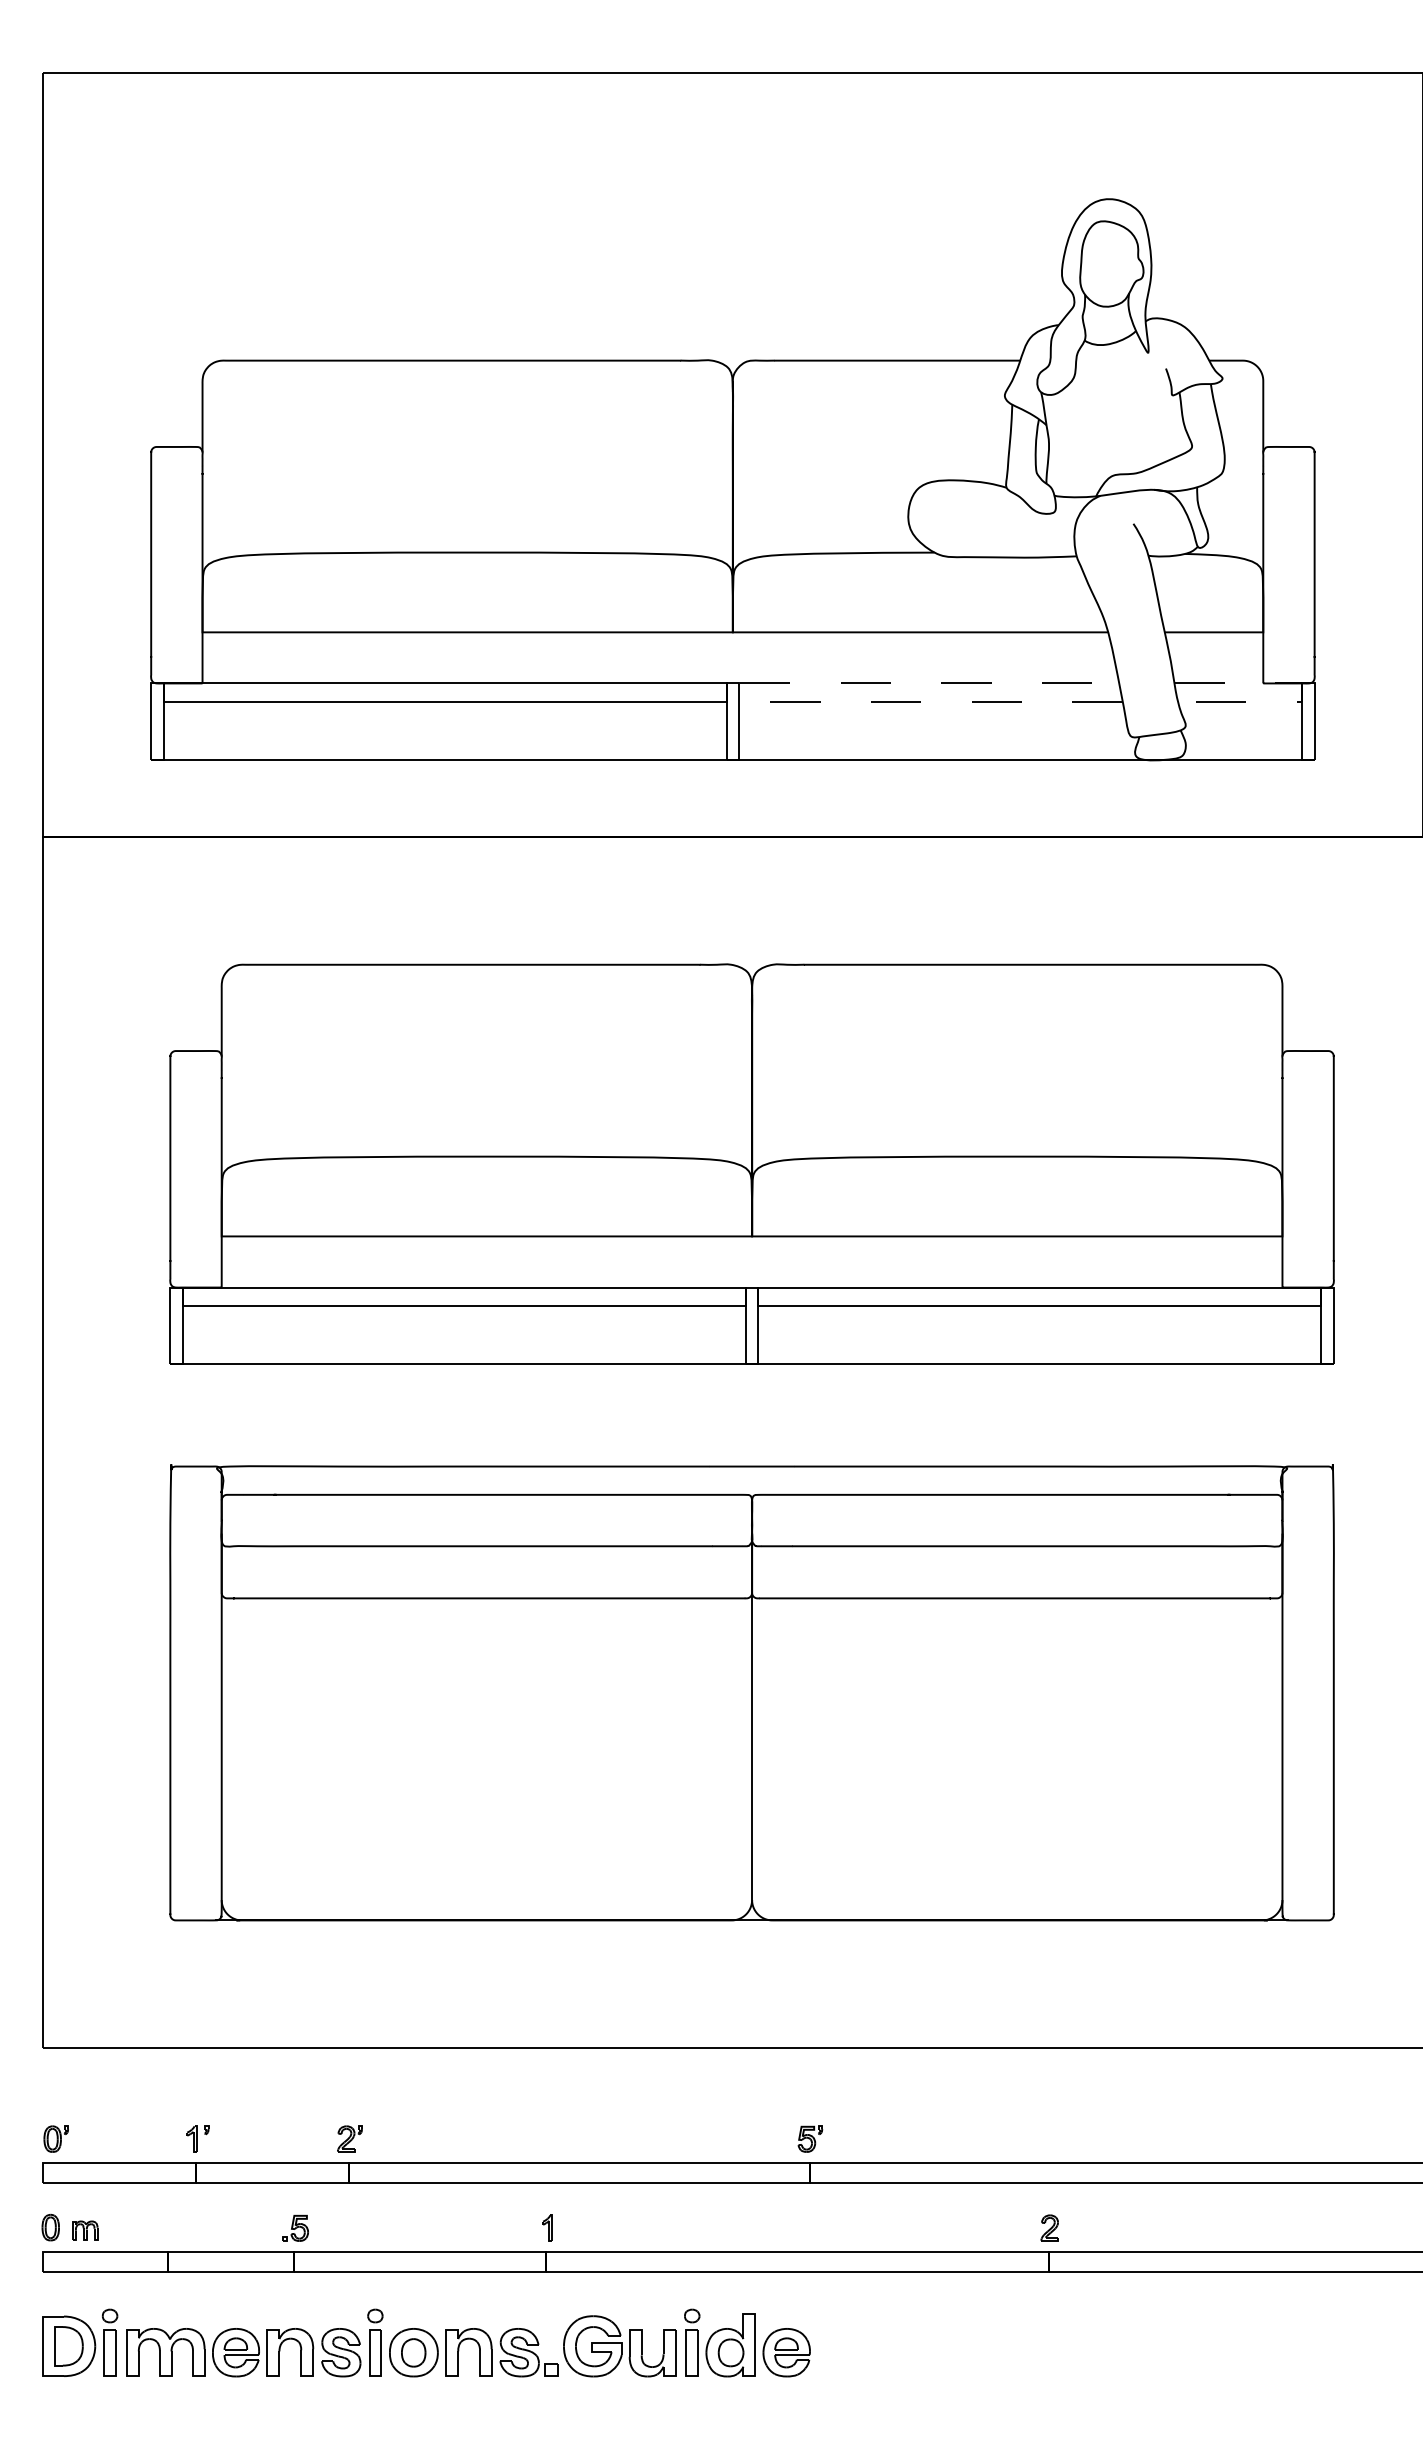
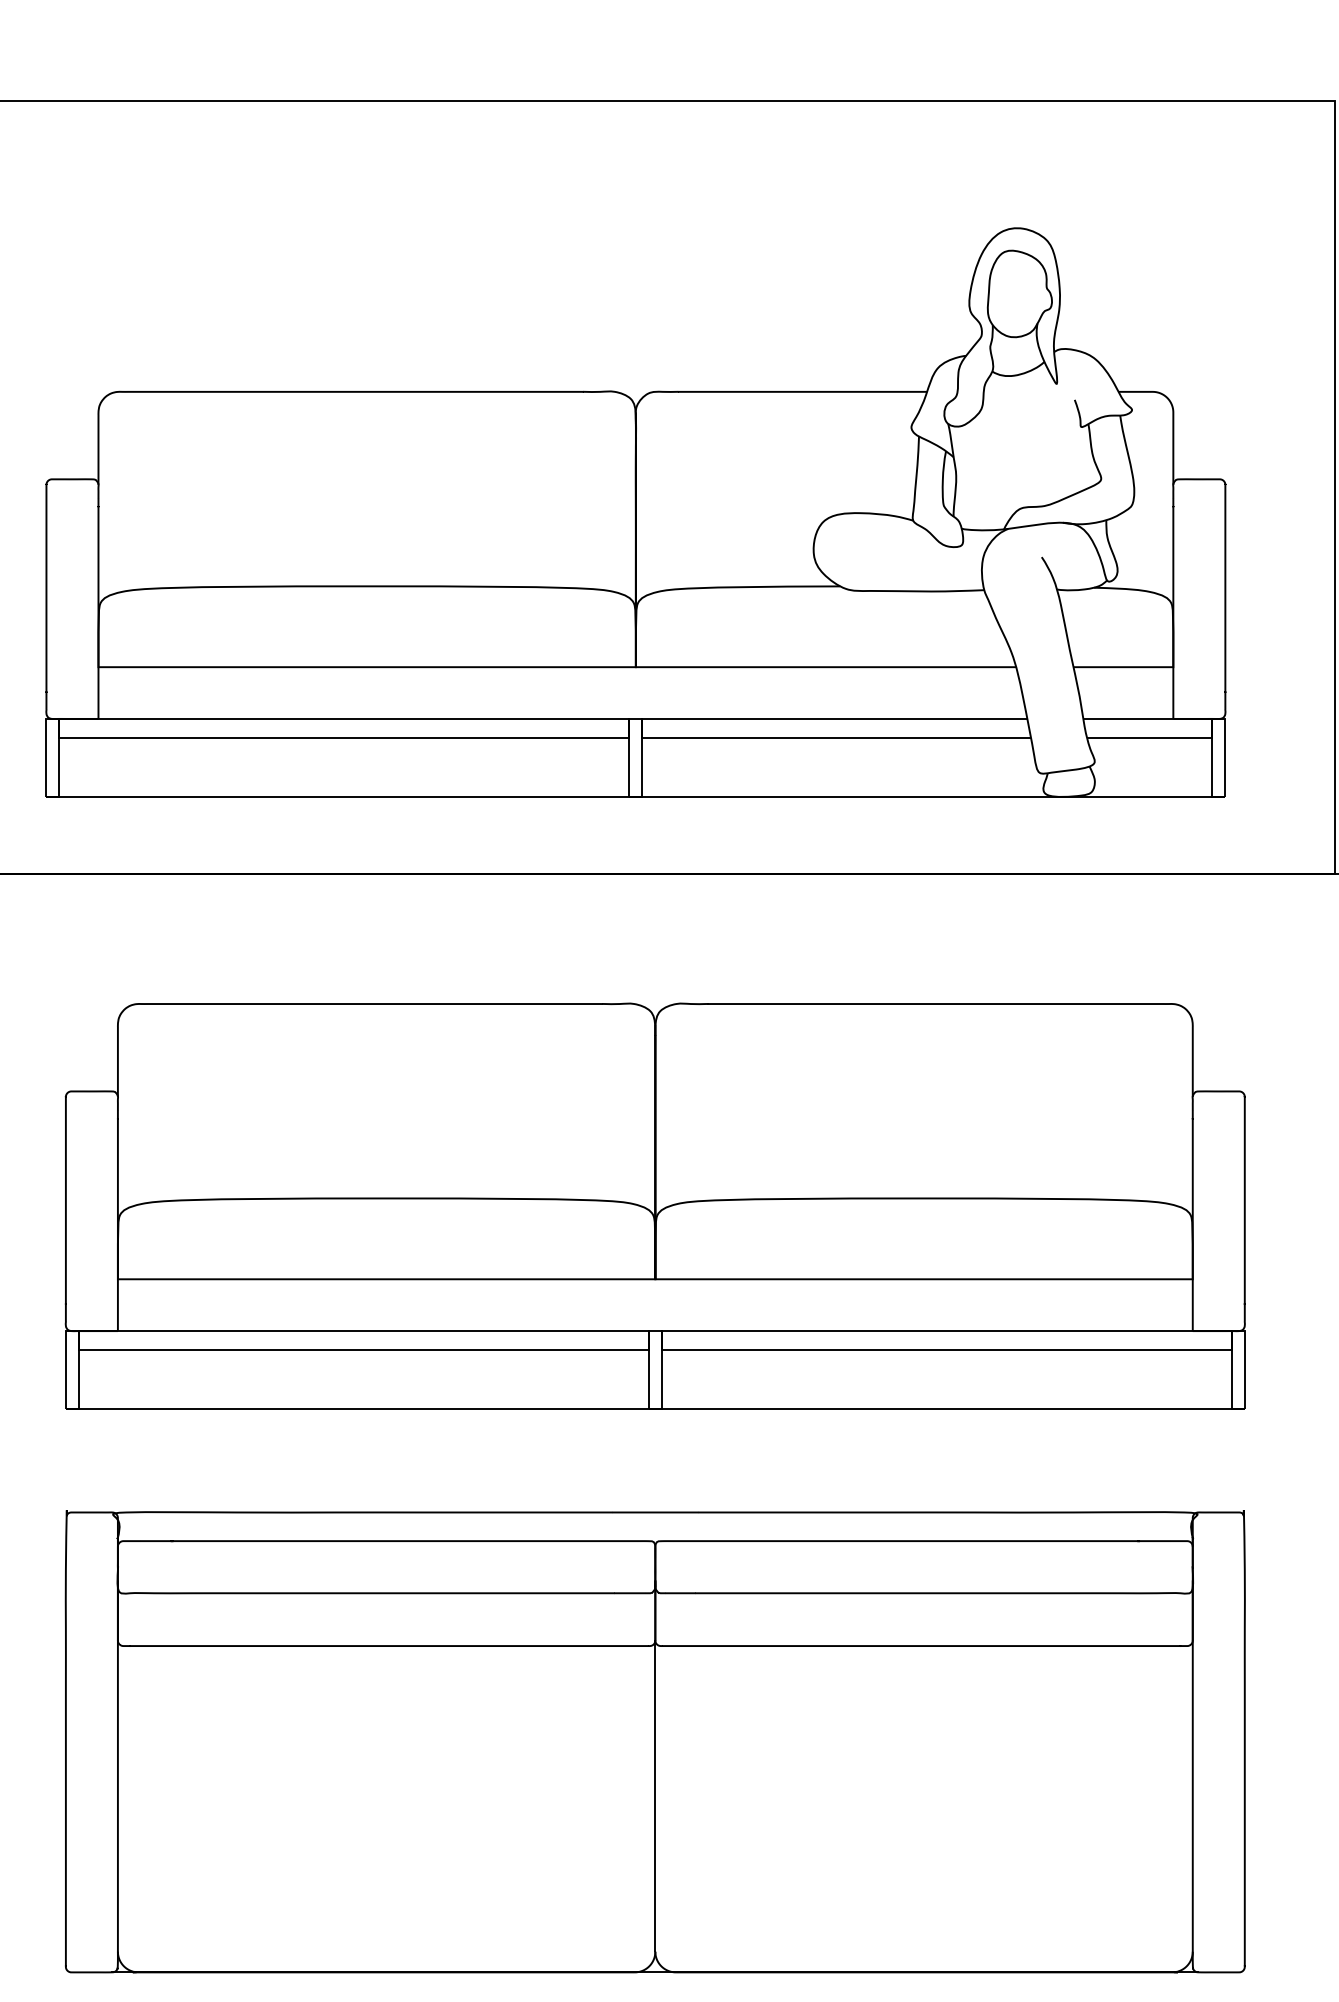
line: (1301, 691) -> (1212, 727), dashed -> solid
line: (739, 694) -> (642, 730), dashed -> solid

